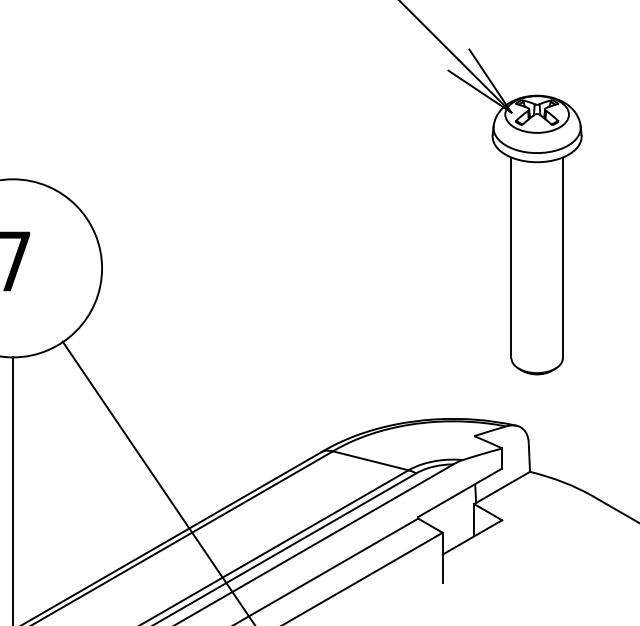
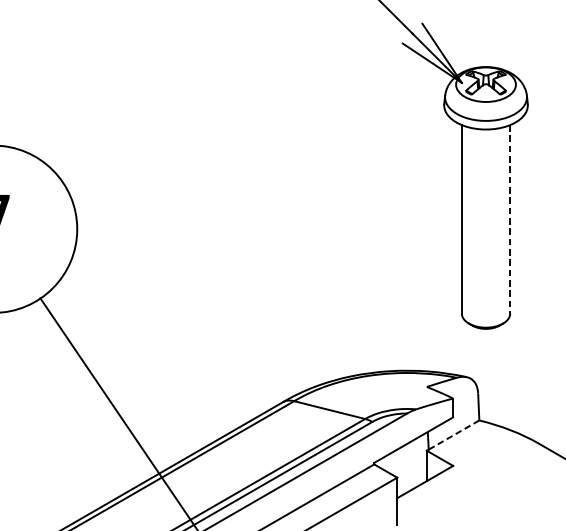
line: (562, 258) -> (509, 219), solid -> dashed
line: (502, 487) -> (453, 435), solid -> dashed

